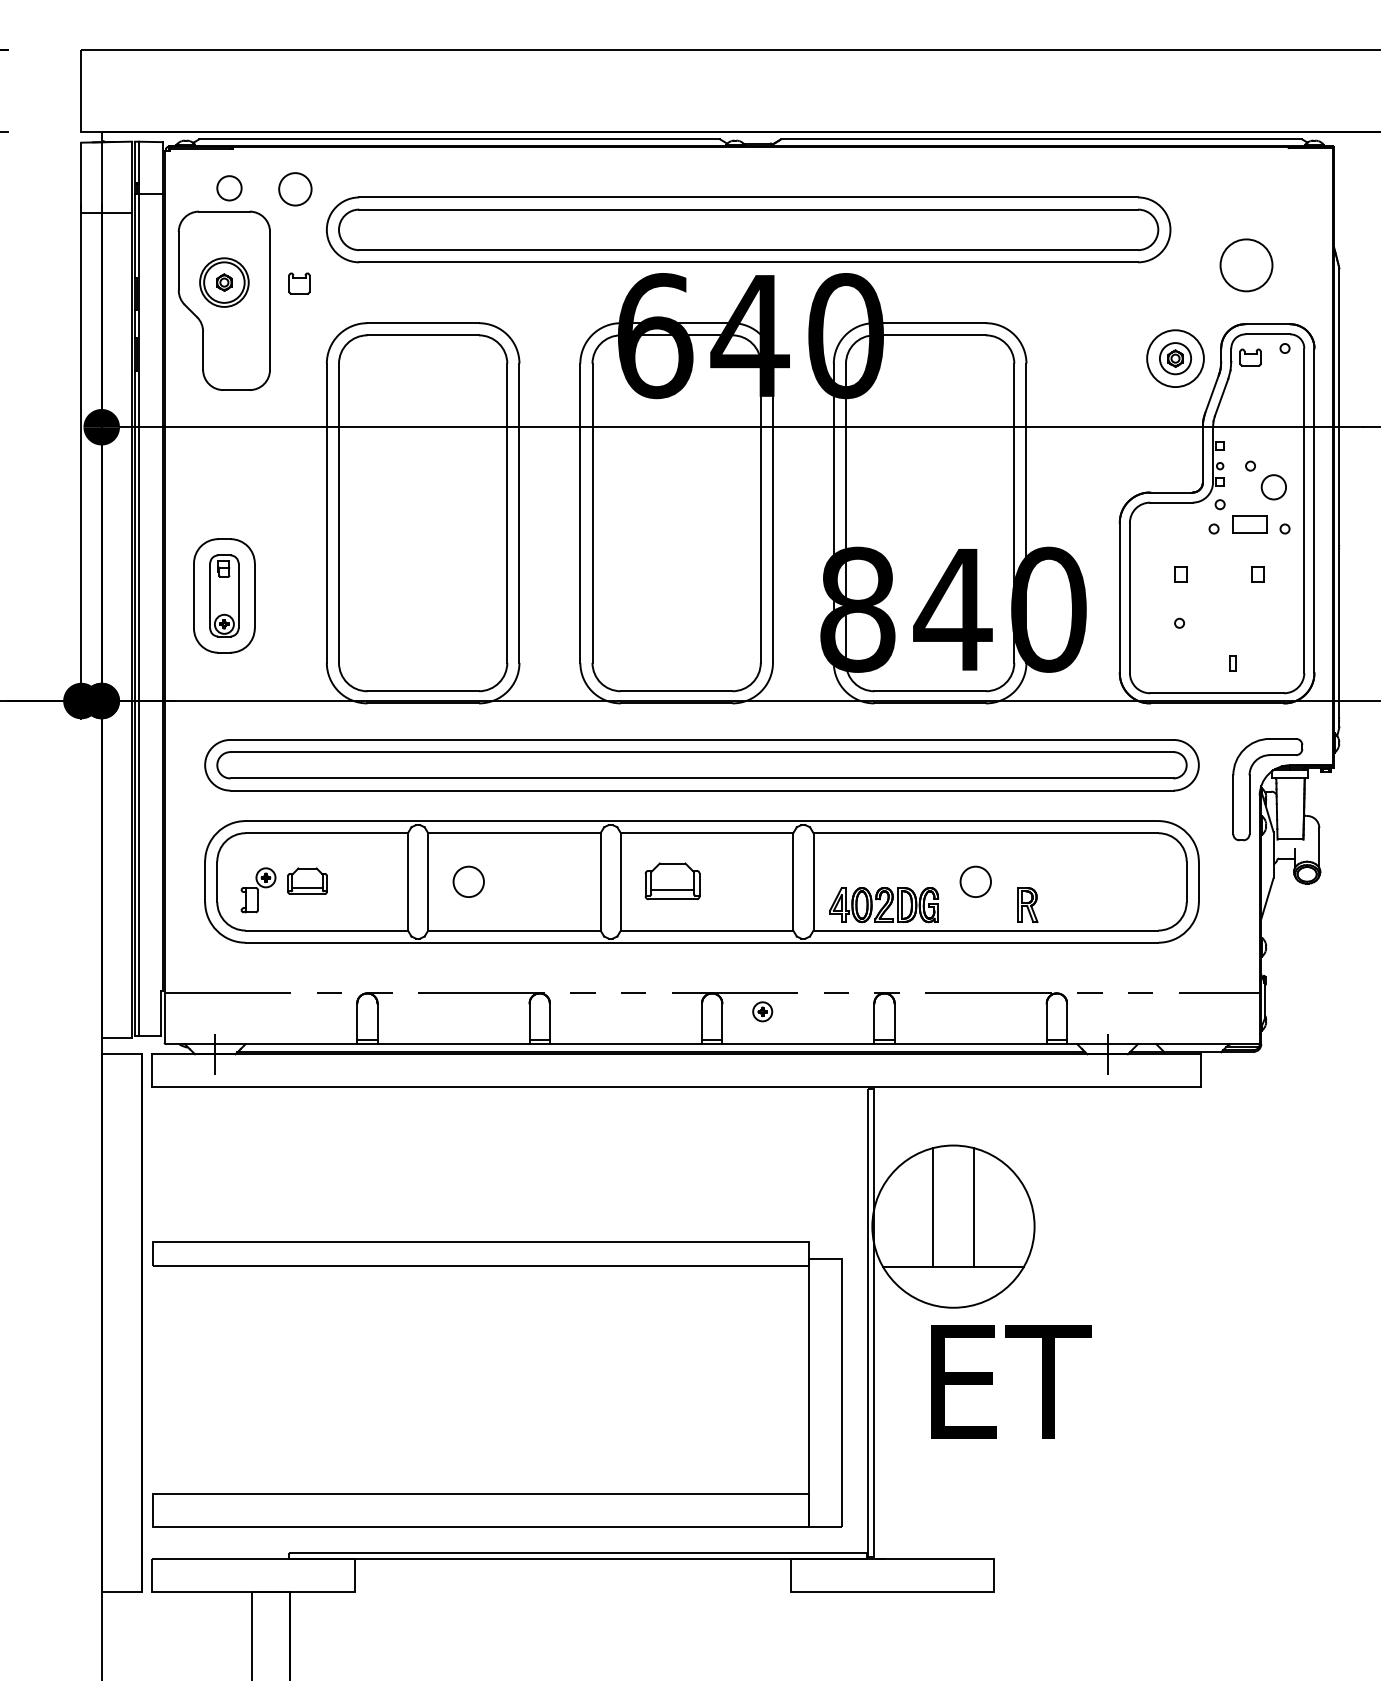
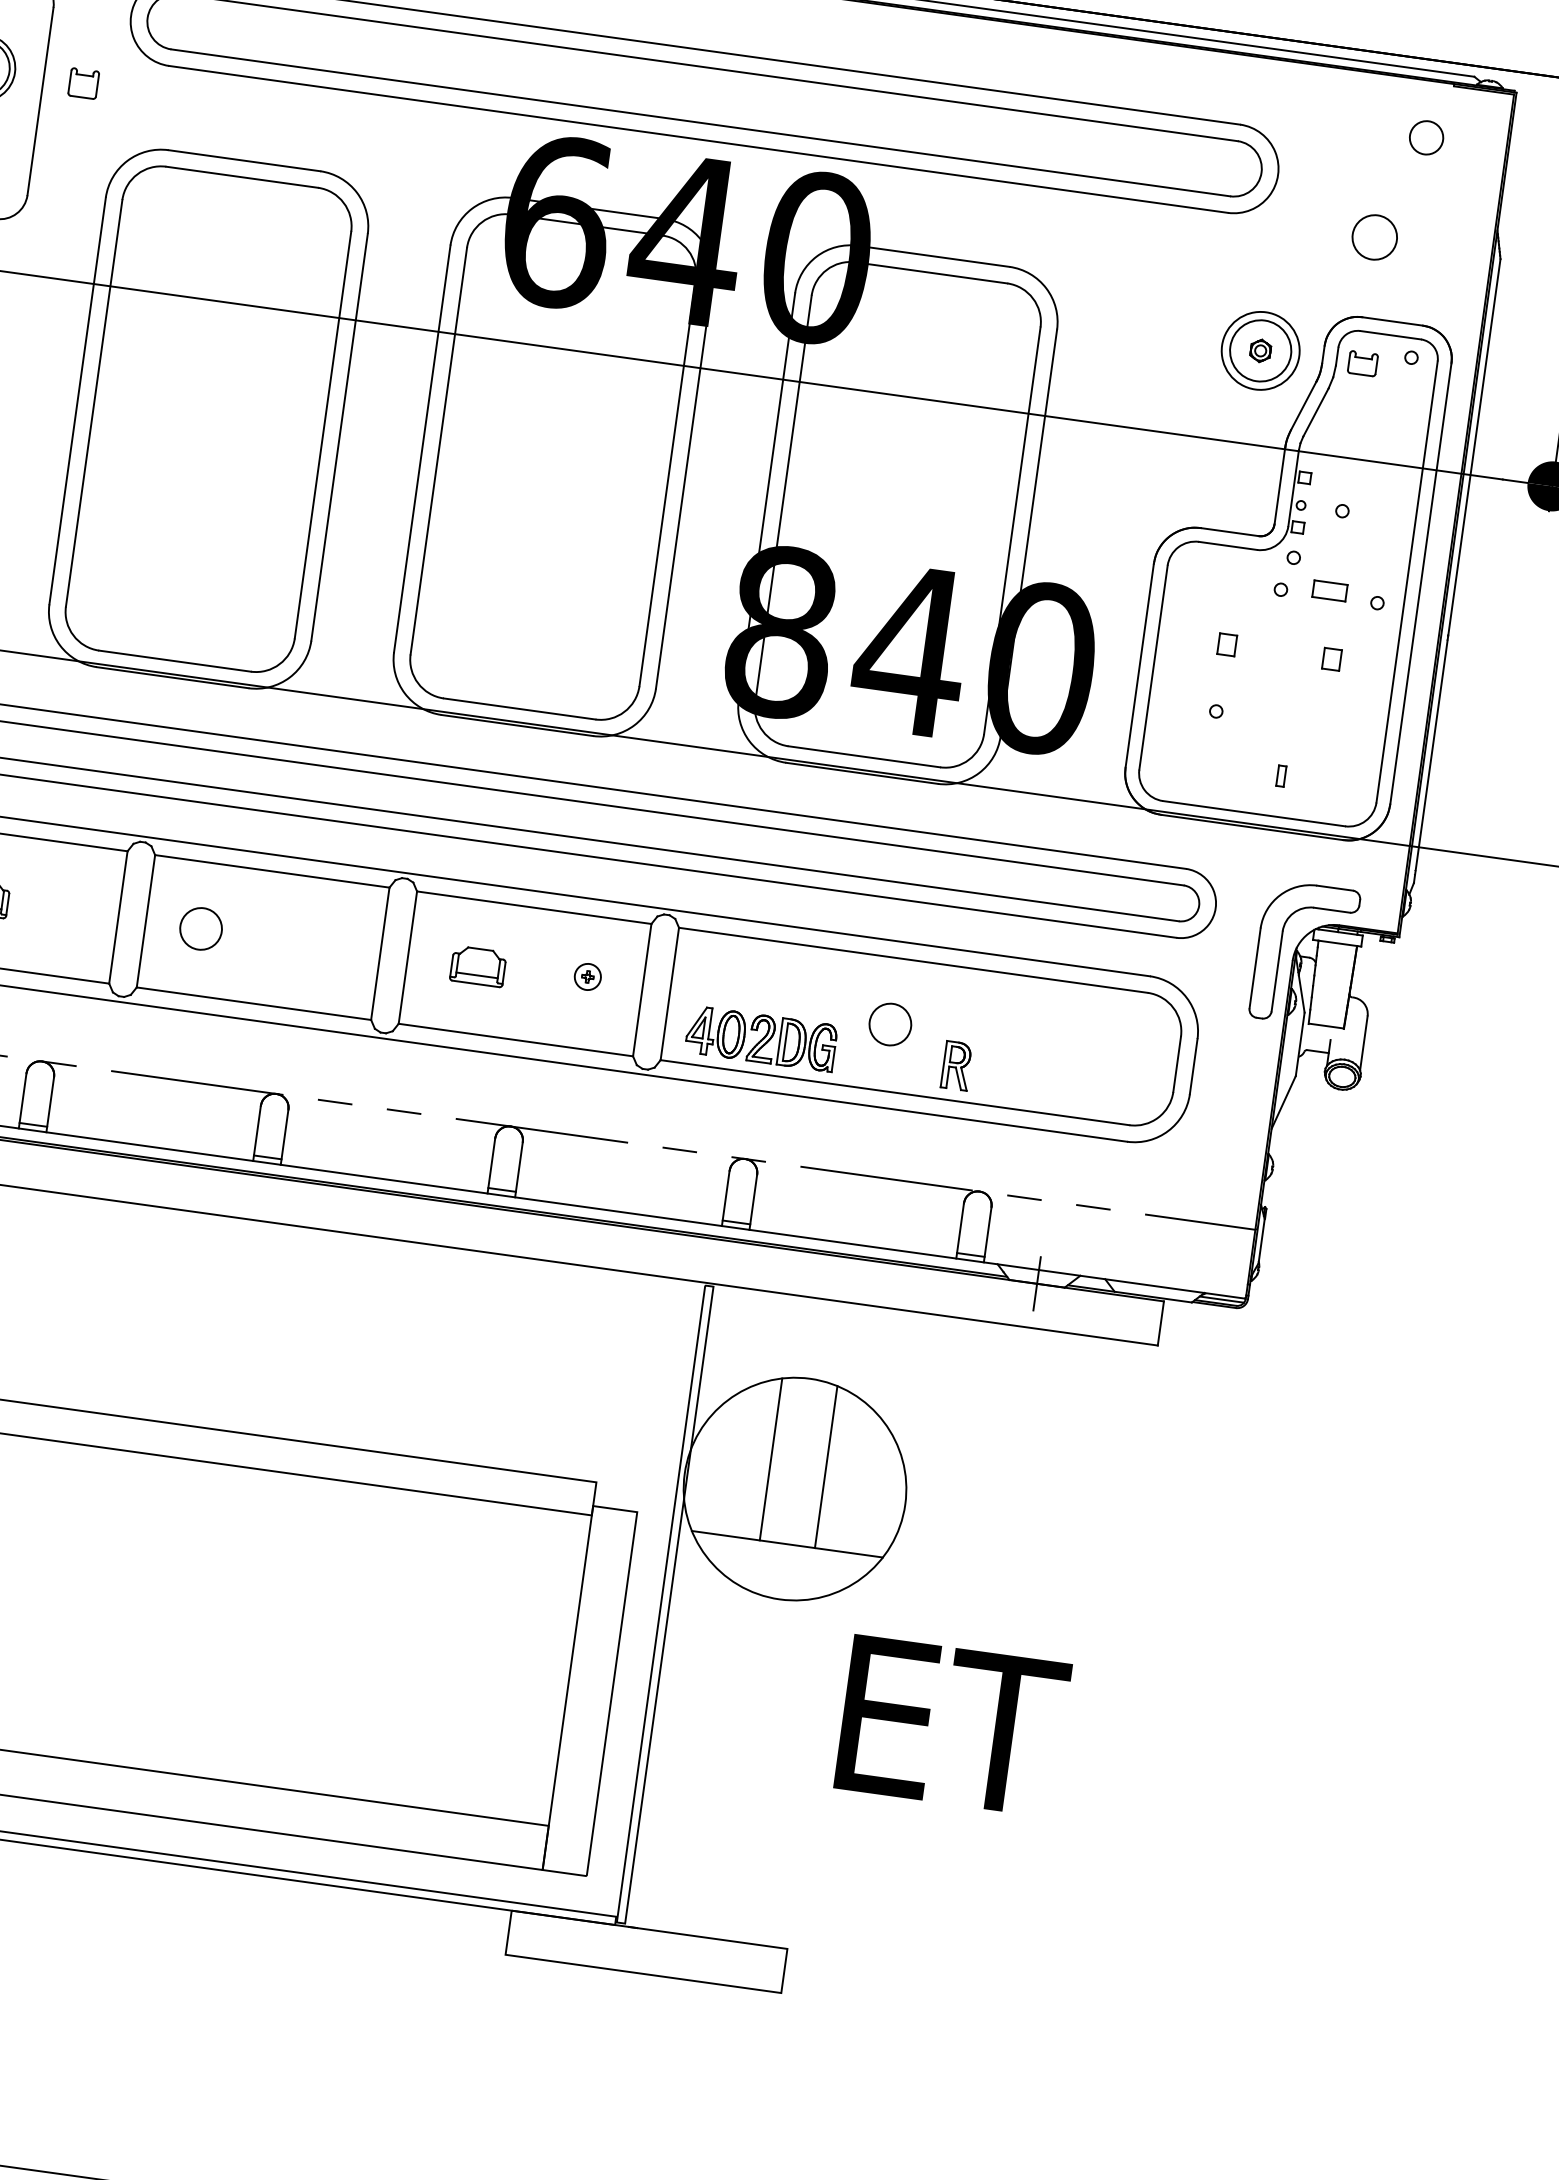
circle: (1246, 265) -> (1374, 237), size x0.62
circle: (1175, 358) -> (1260, 350), size x1.43
circle: (1273, 487) -> (1425, 138), moved
part: (1249, 524) -> (1329, 590), size x0.71
part: (672, 880) -> (478, 965), size x0.71
part: (762, 1011) -> (587, 976), moved
text: (1011, 1381) -> (953, 1725), moved

